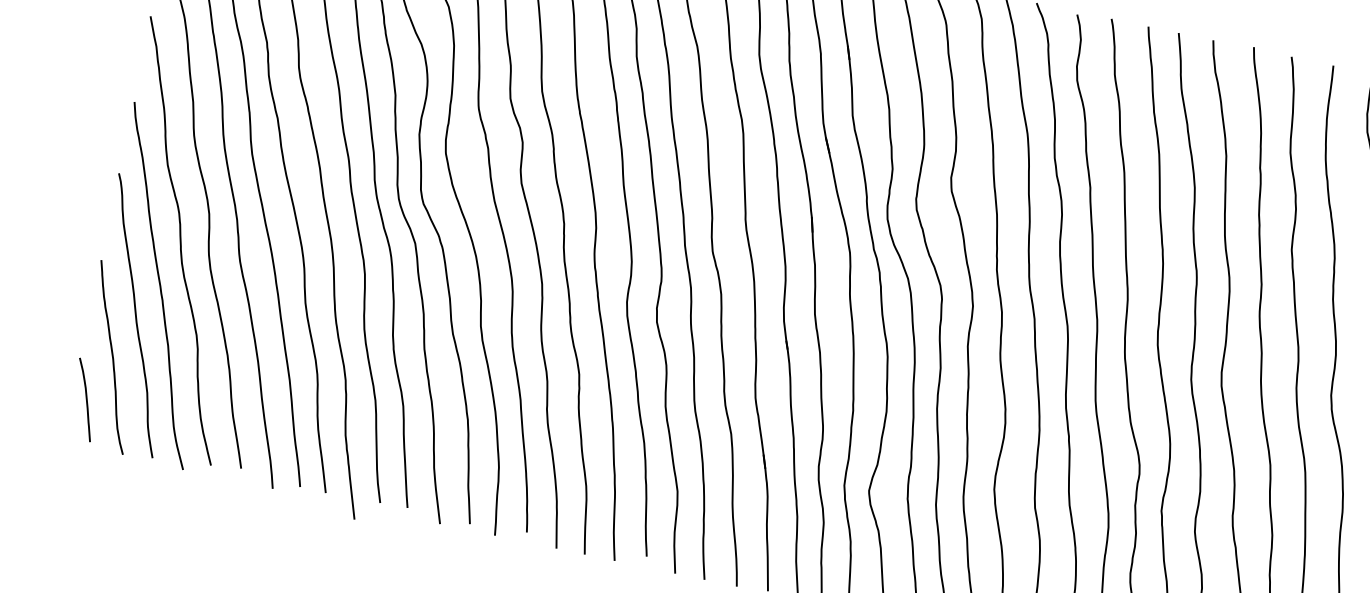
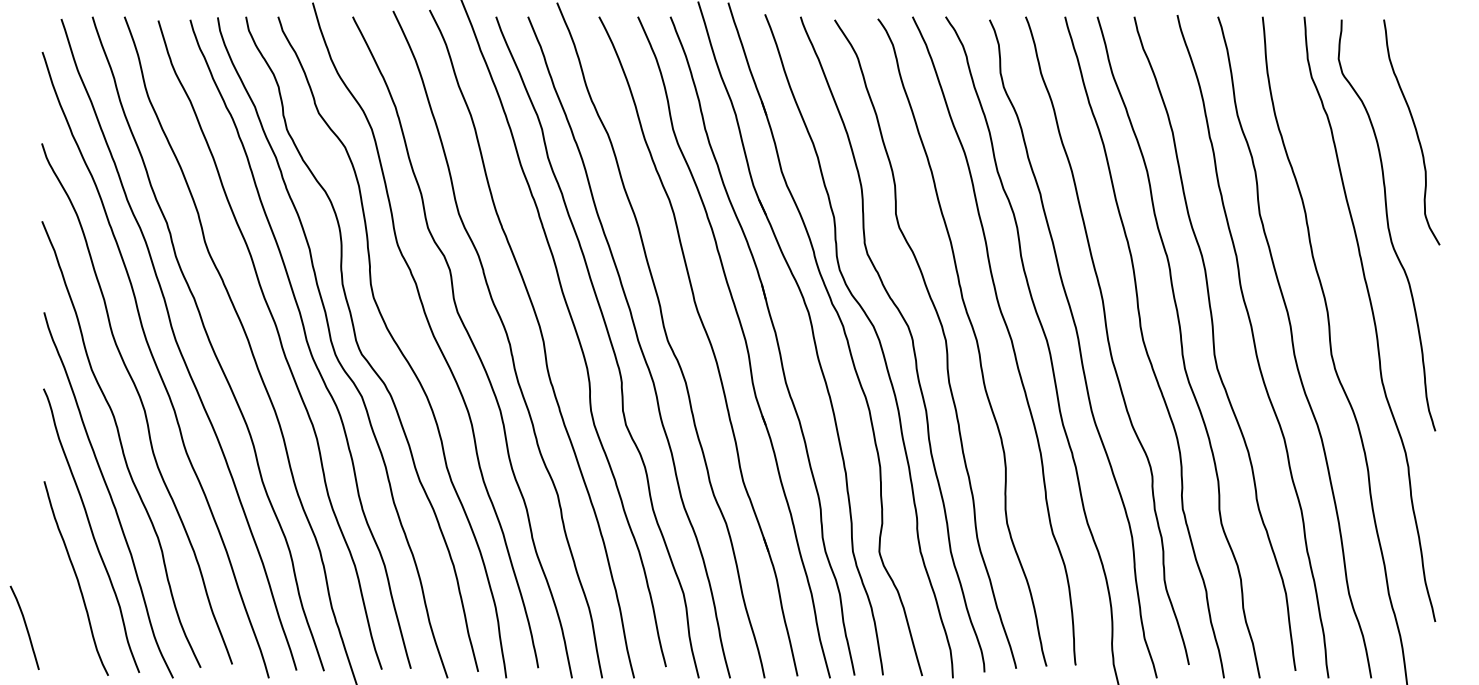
curve: (85, 399) -> (25, 627), moved

